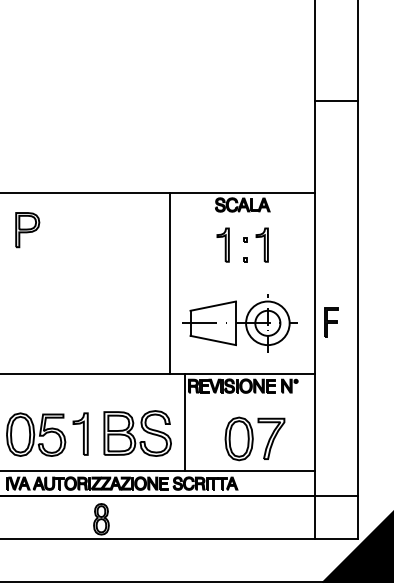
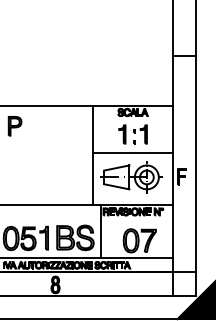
line: (241, 279) -> (132, 153), added

